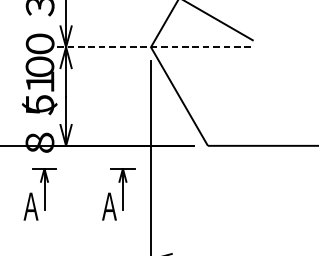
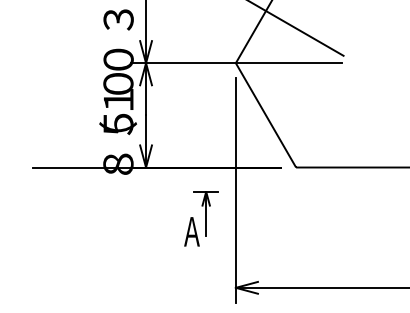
line: (150, 47) -> (235, 63), dashed -> solid
part: (40, 194) -> (118, 218), removed

